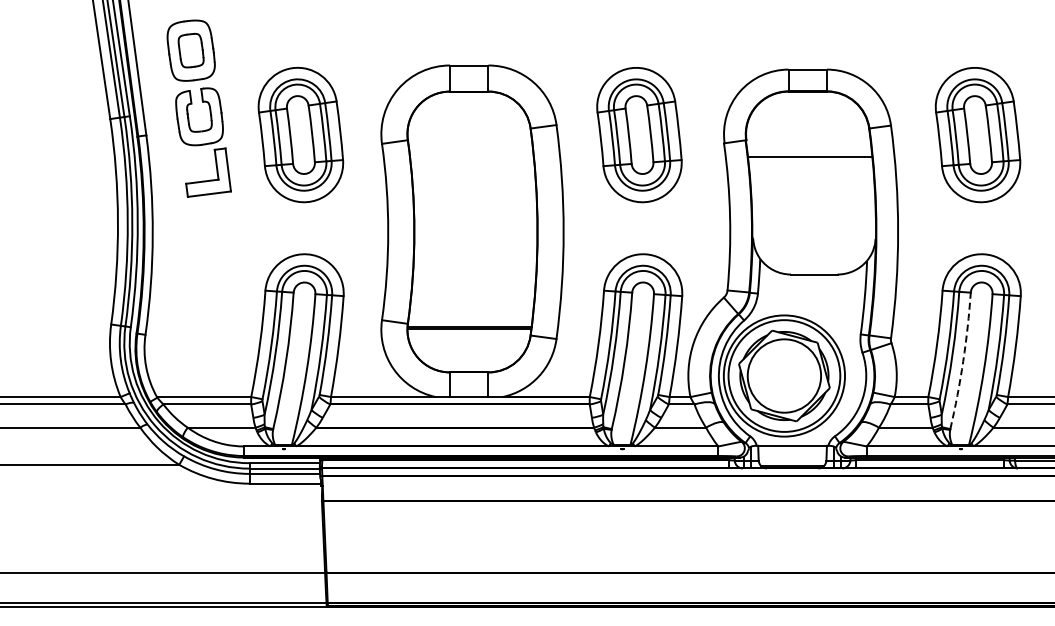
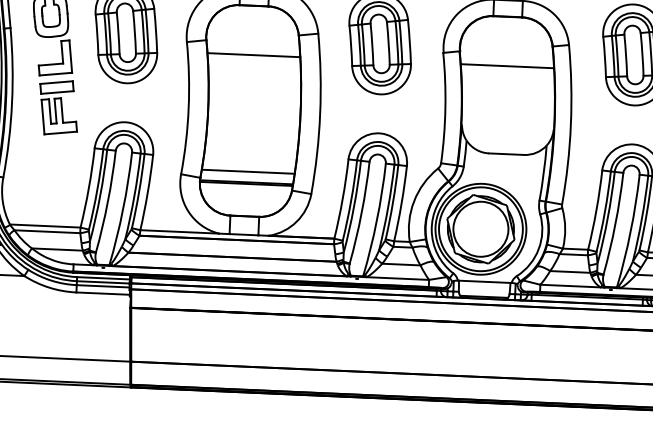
line: (471, 157) -> (253, 55), added
part: (214, 238) -> (58, 107), added
line: (471, 312) -> (248, 171), added
arc: (963, 361) -> (615, 224), dashed -> solid

